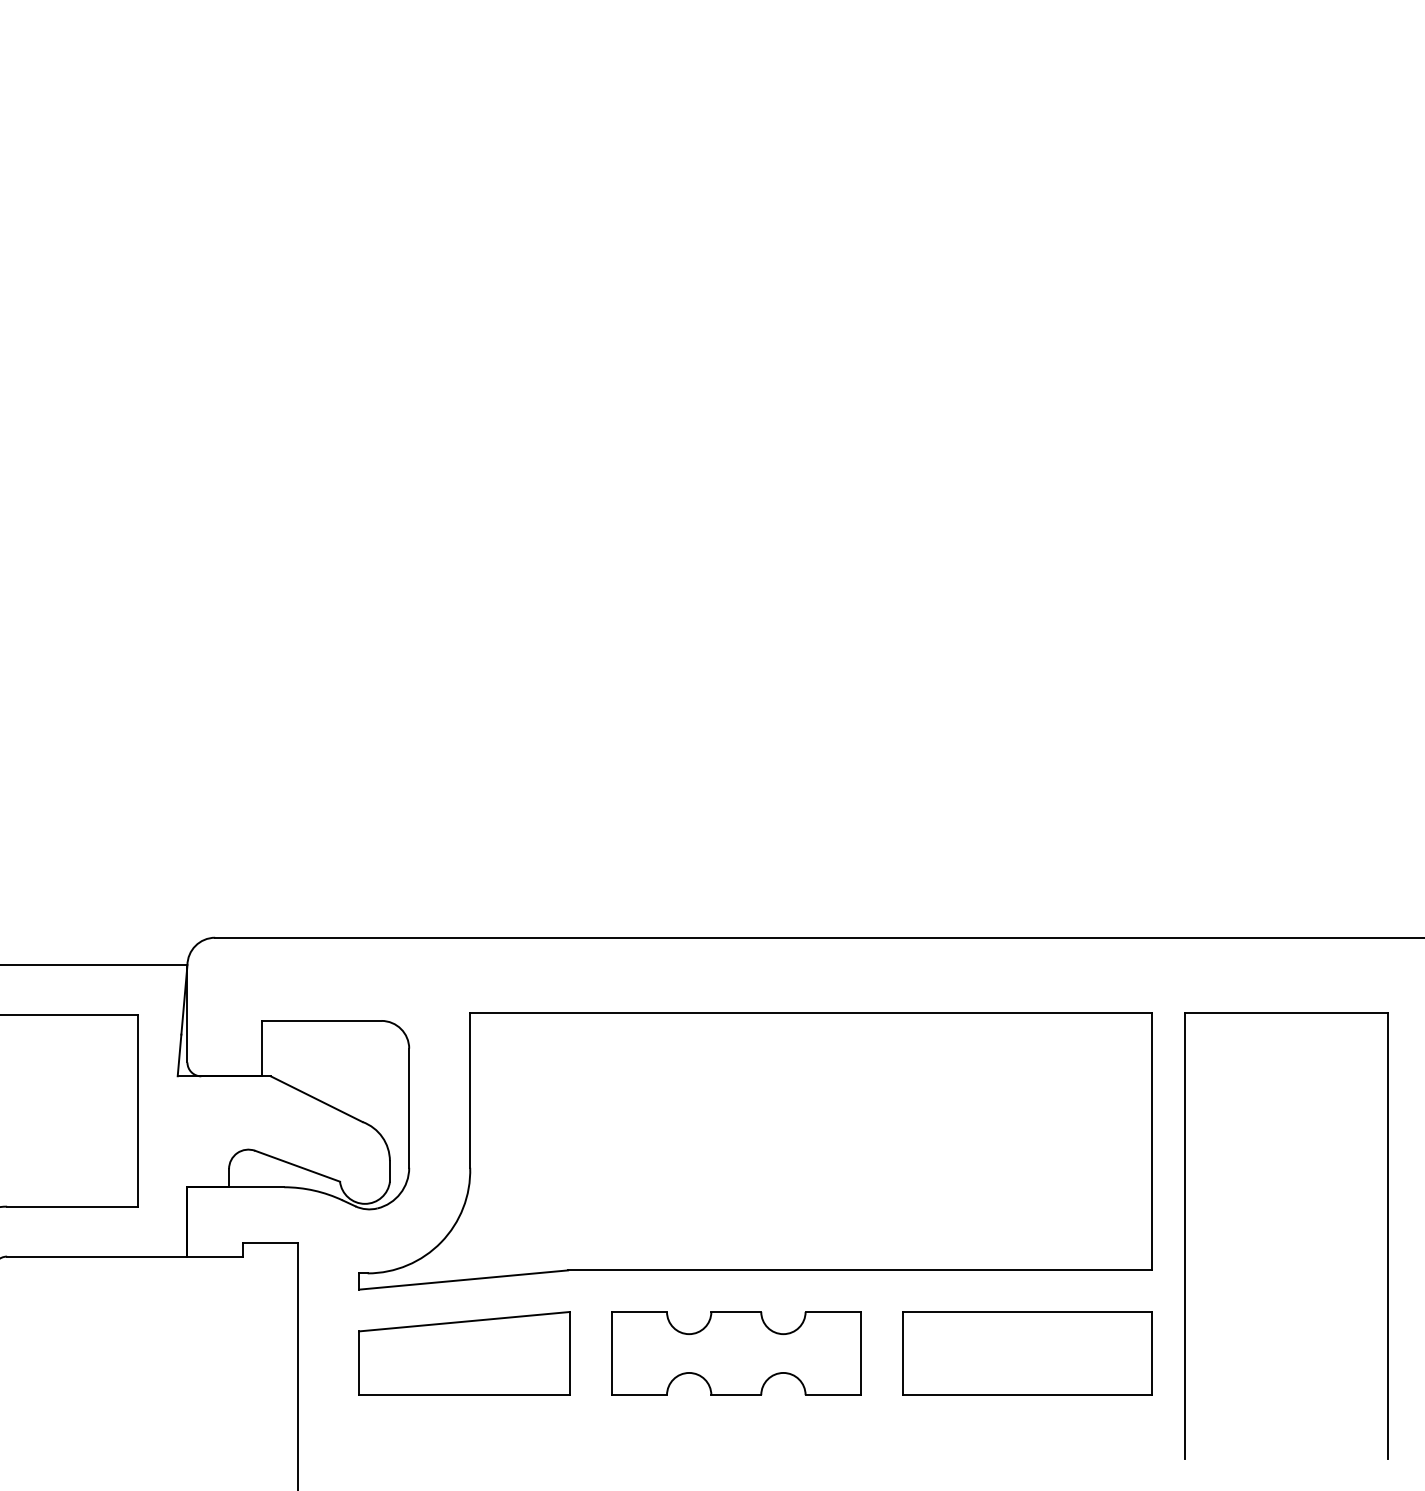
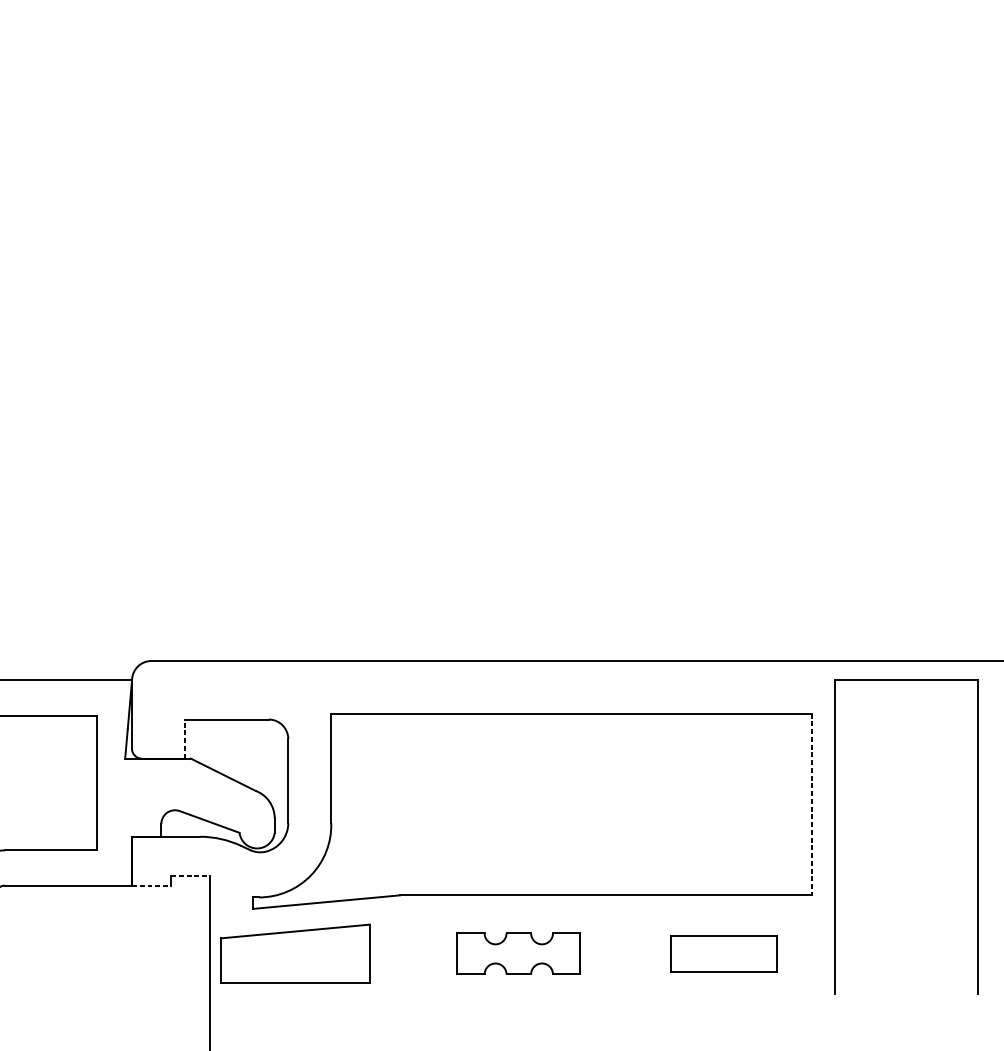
line: (262, 1048) -> (184, 738), solid -> dashed
line: (1152, 1141) -> (812, 804), solid -> dashed
part: (1185, 1235) -> (835, 836), moved
line: (270, 1242) -> (190, 875), solid -> dashed
line: (215, 1256) -> (151, 885), solid -> dashed
part: (464, 1353) -> (295, 953), moved
part: (736, 1353) -> (518, 953), size x0.7
part: (1027, 1353) -> (723, 953), size x0.6

